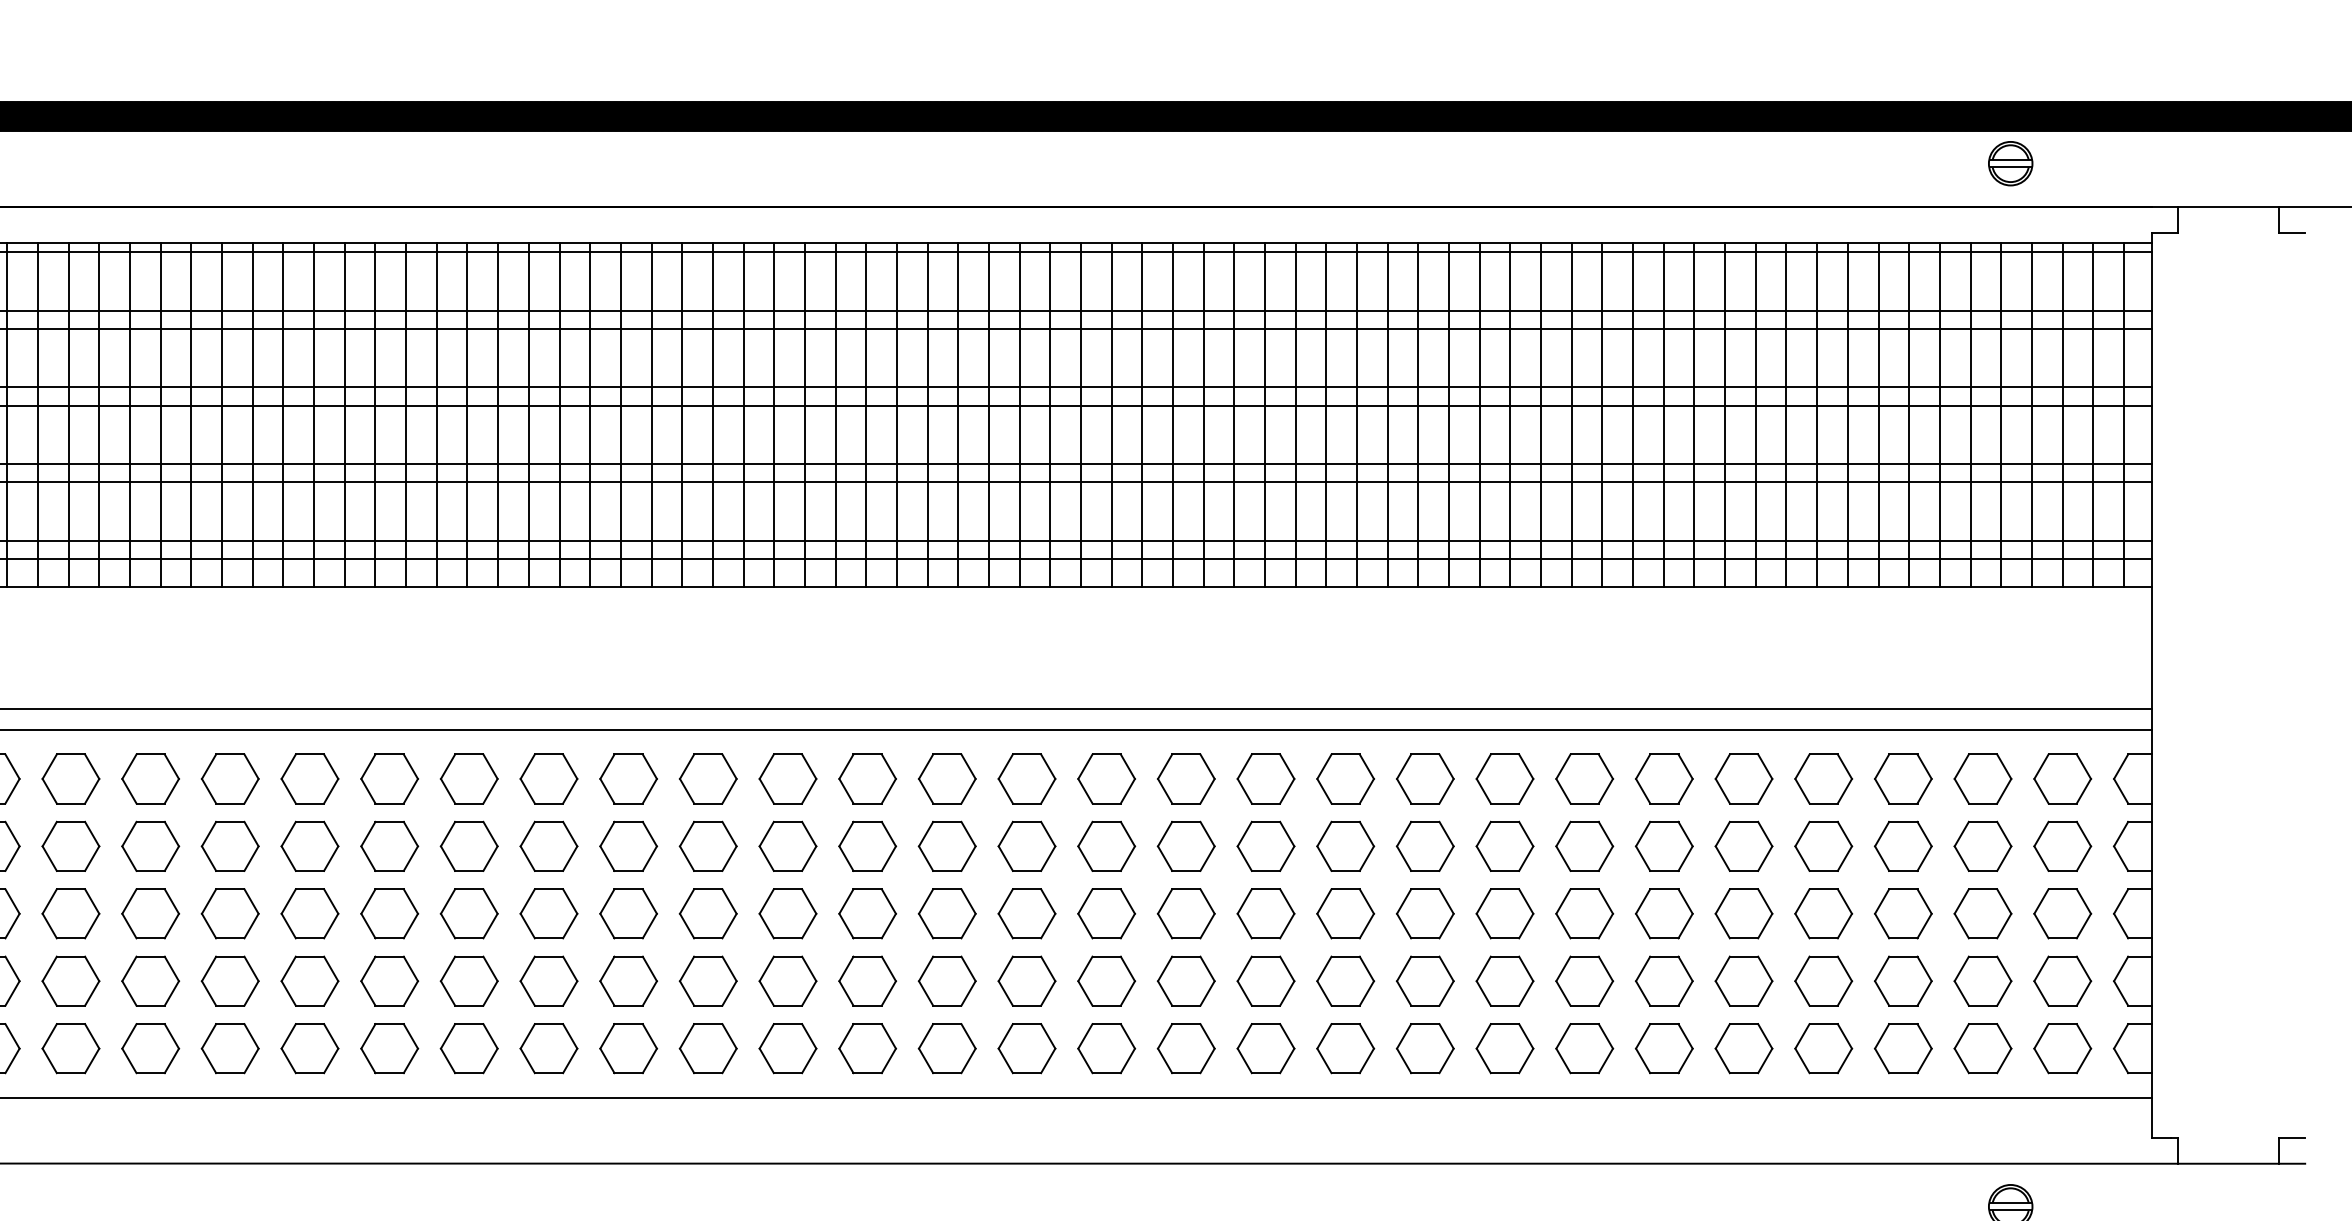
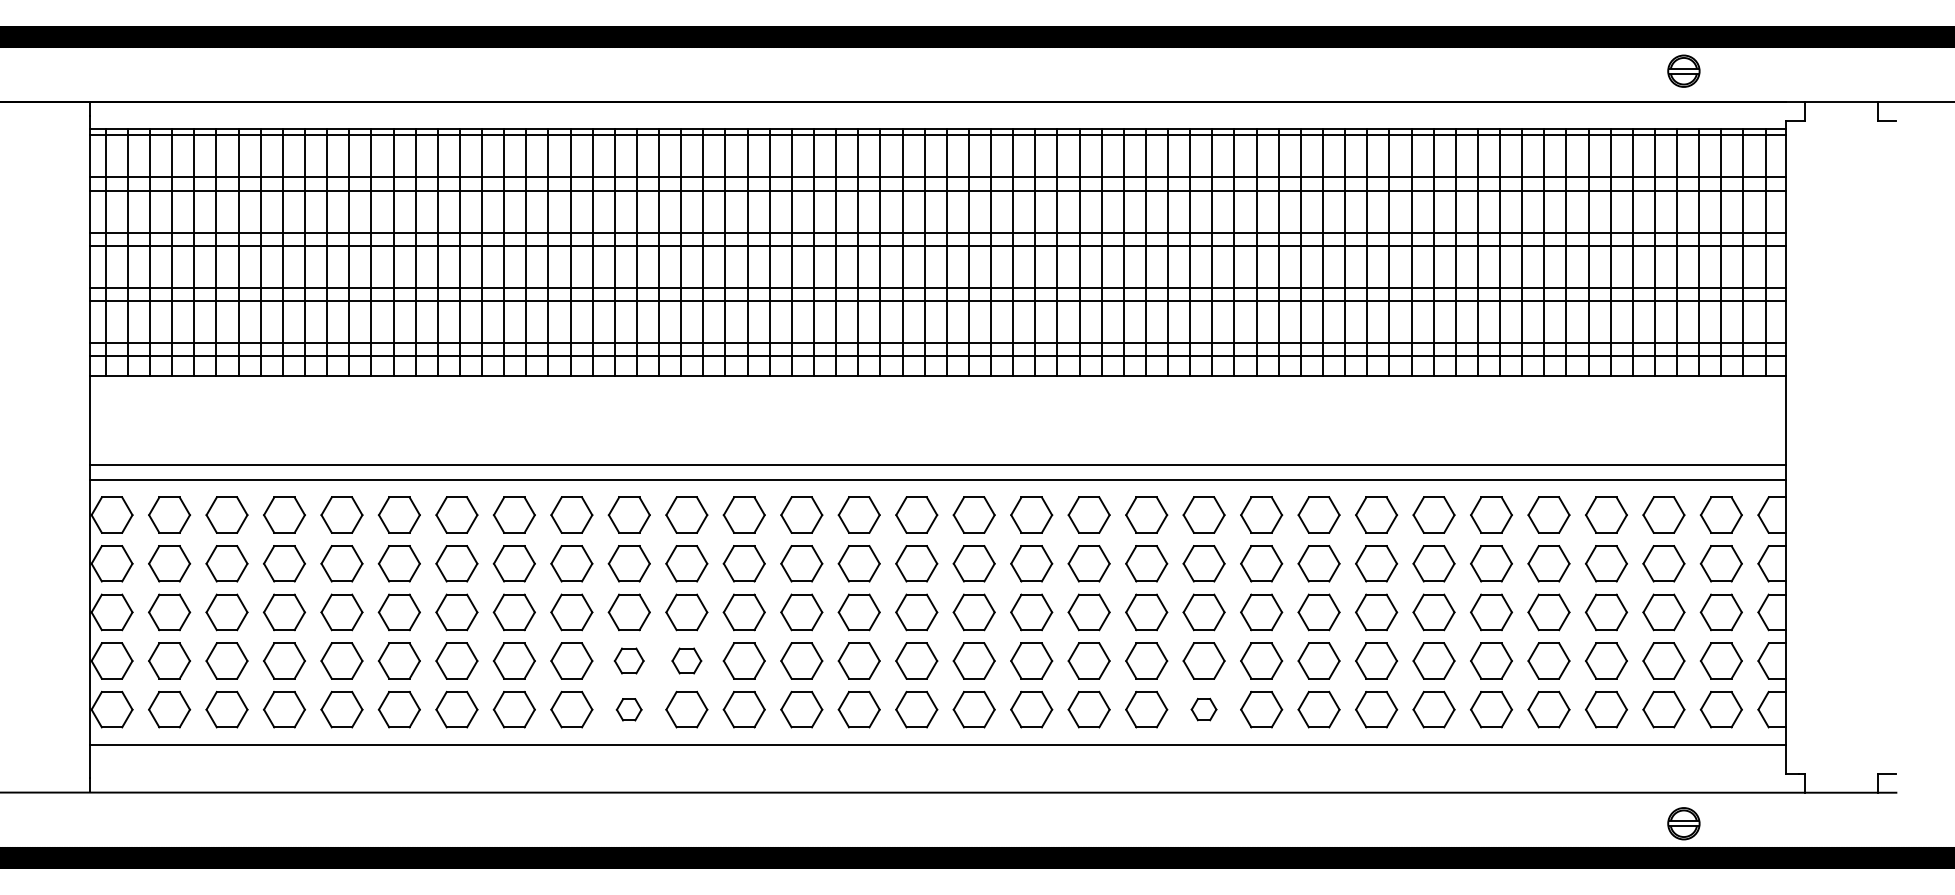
part: (547, 980) -> (628, 660), size x0.7
part: (628, 980) -> (686, 660), size x0.7
part: (547, 1048) -> (628, 709), size x0.6
part: (1344, 1048) -> (1203, 709), size x0.6

